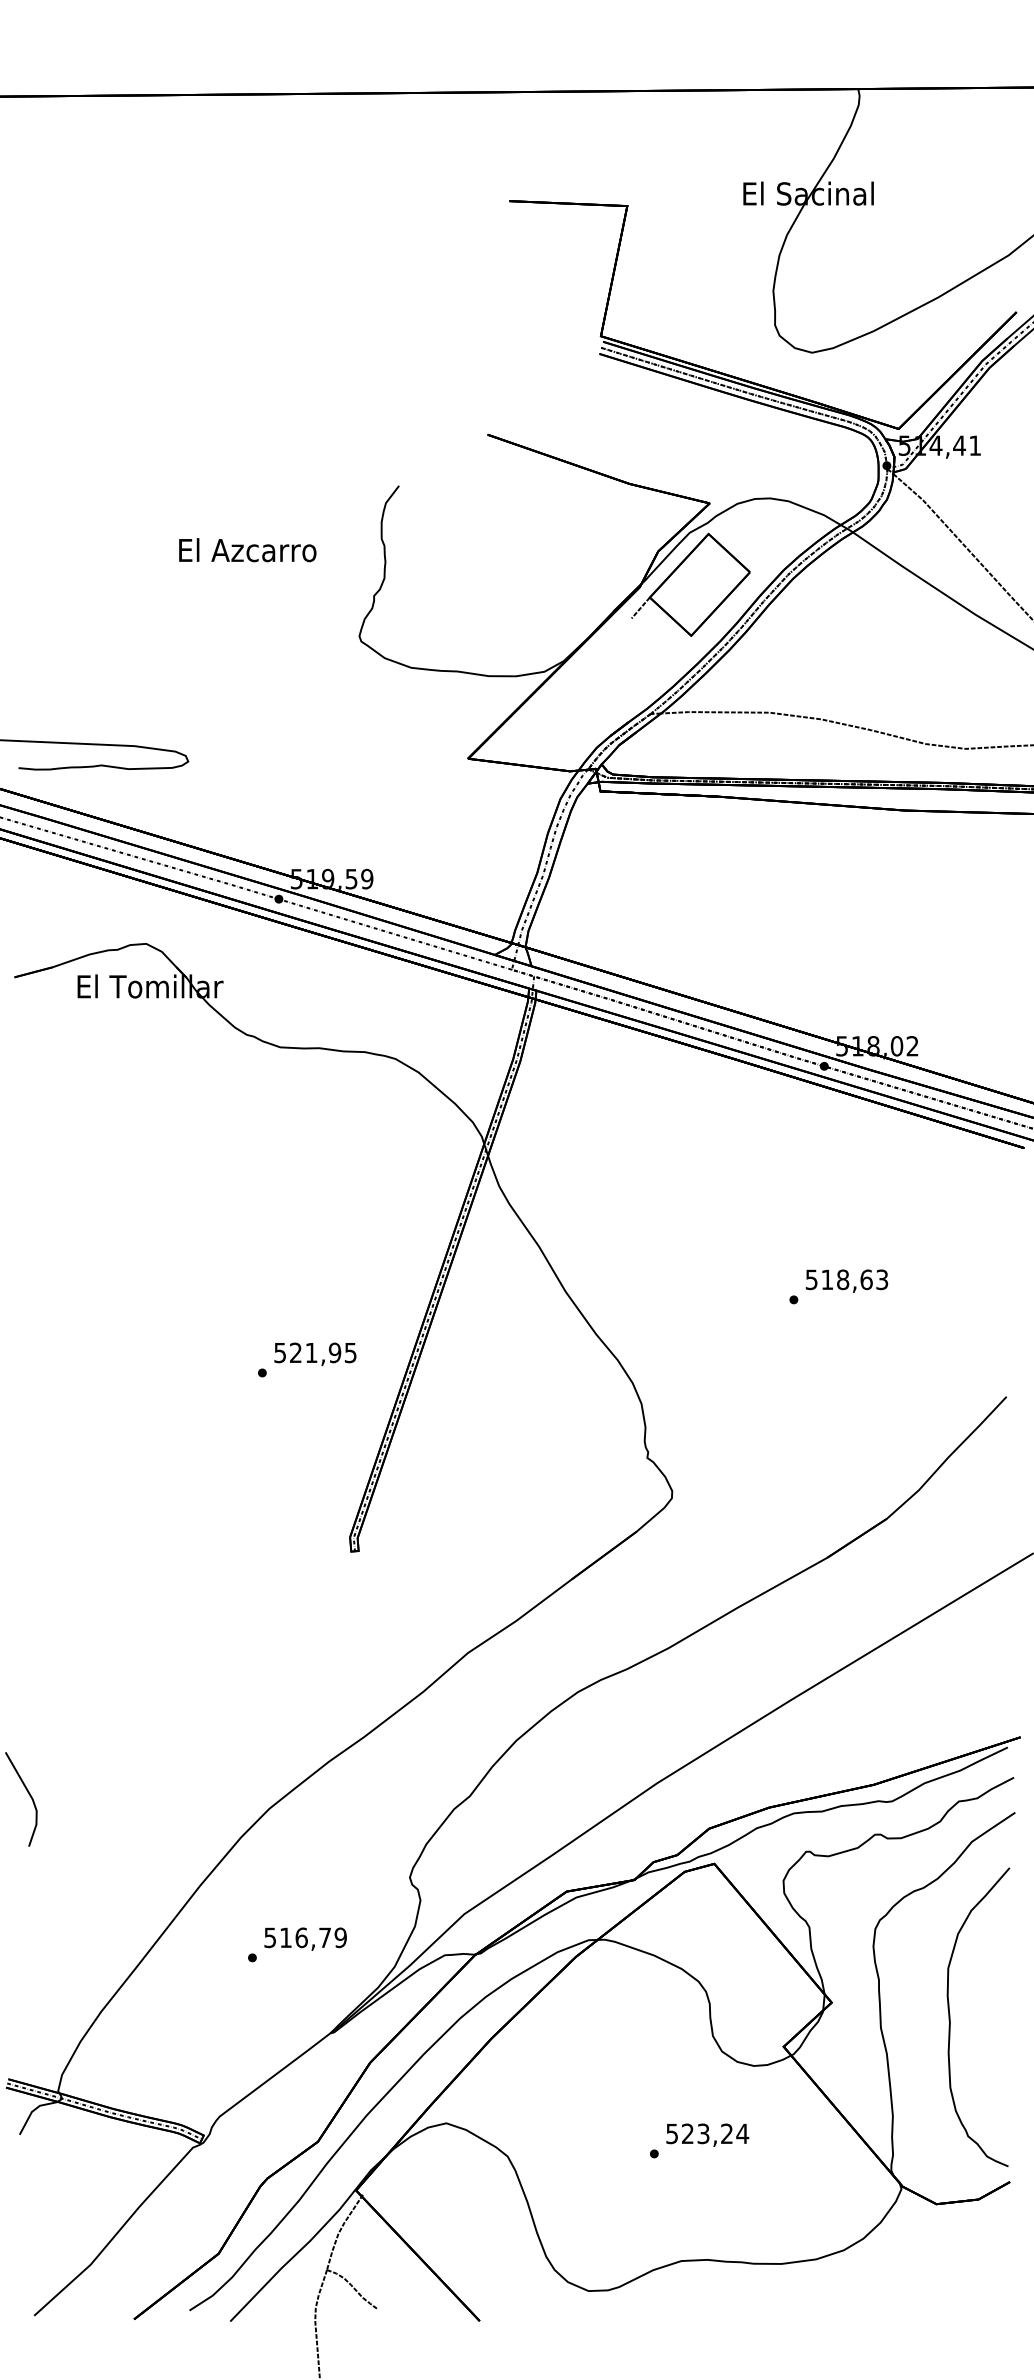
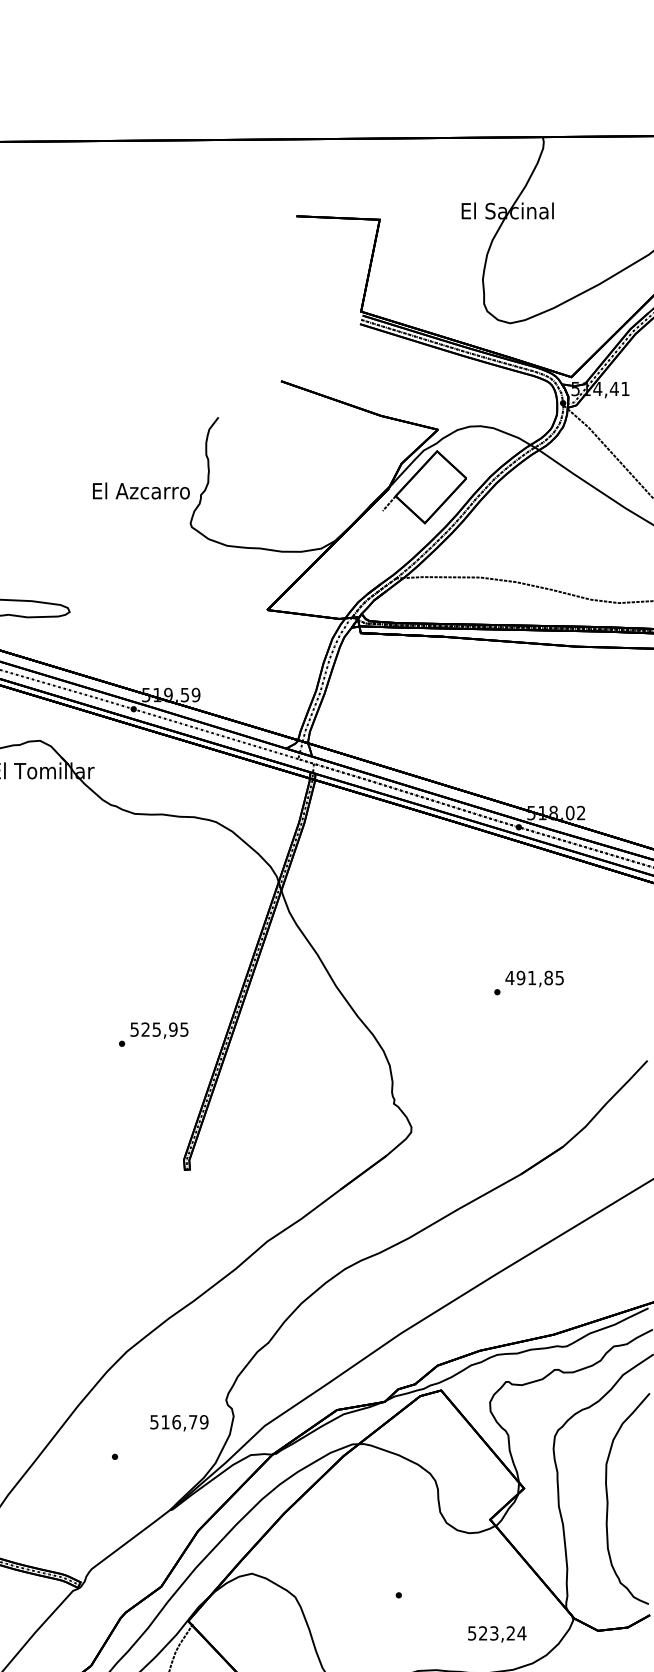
text: (247, 550) -> (141, 491), moved
text: (846, 1279) -> (534, 977), 518,63 -> 491,85
text: (311, 1353) -> (156, 1030), 521,95 -> 525,95
text: (305, 1938) -> (179, 1422), moved
text: (707, 2134) -> (497, 1633), moved

